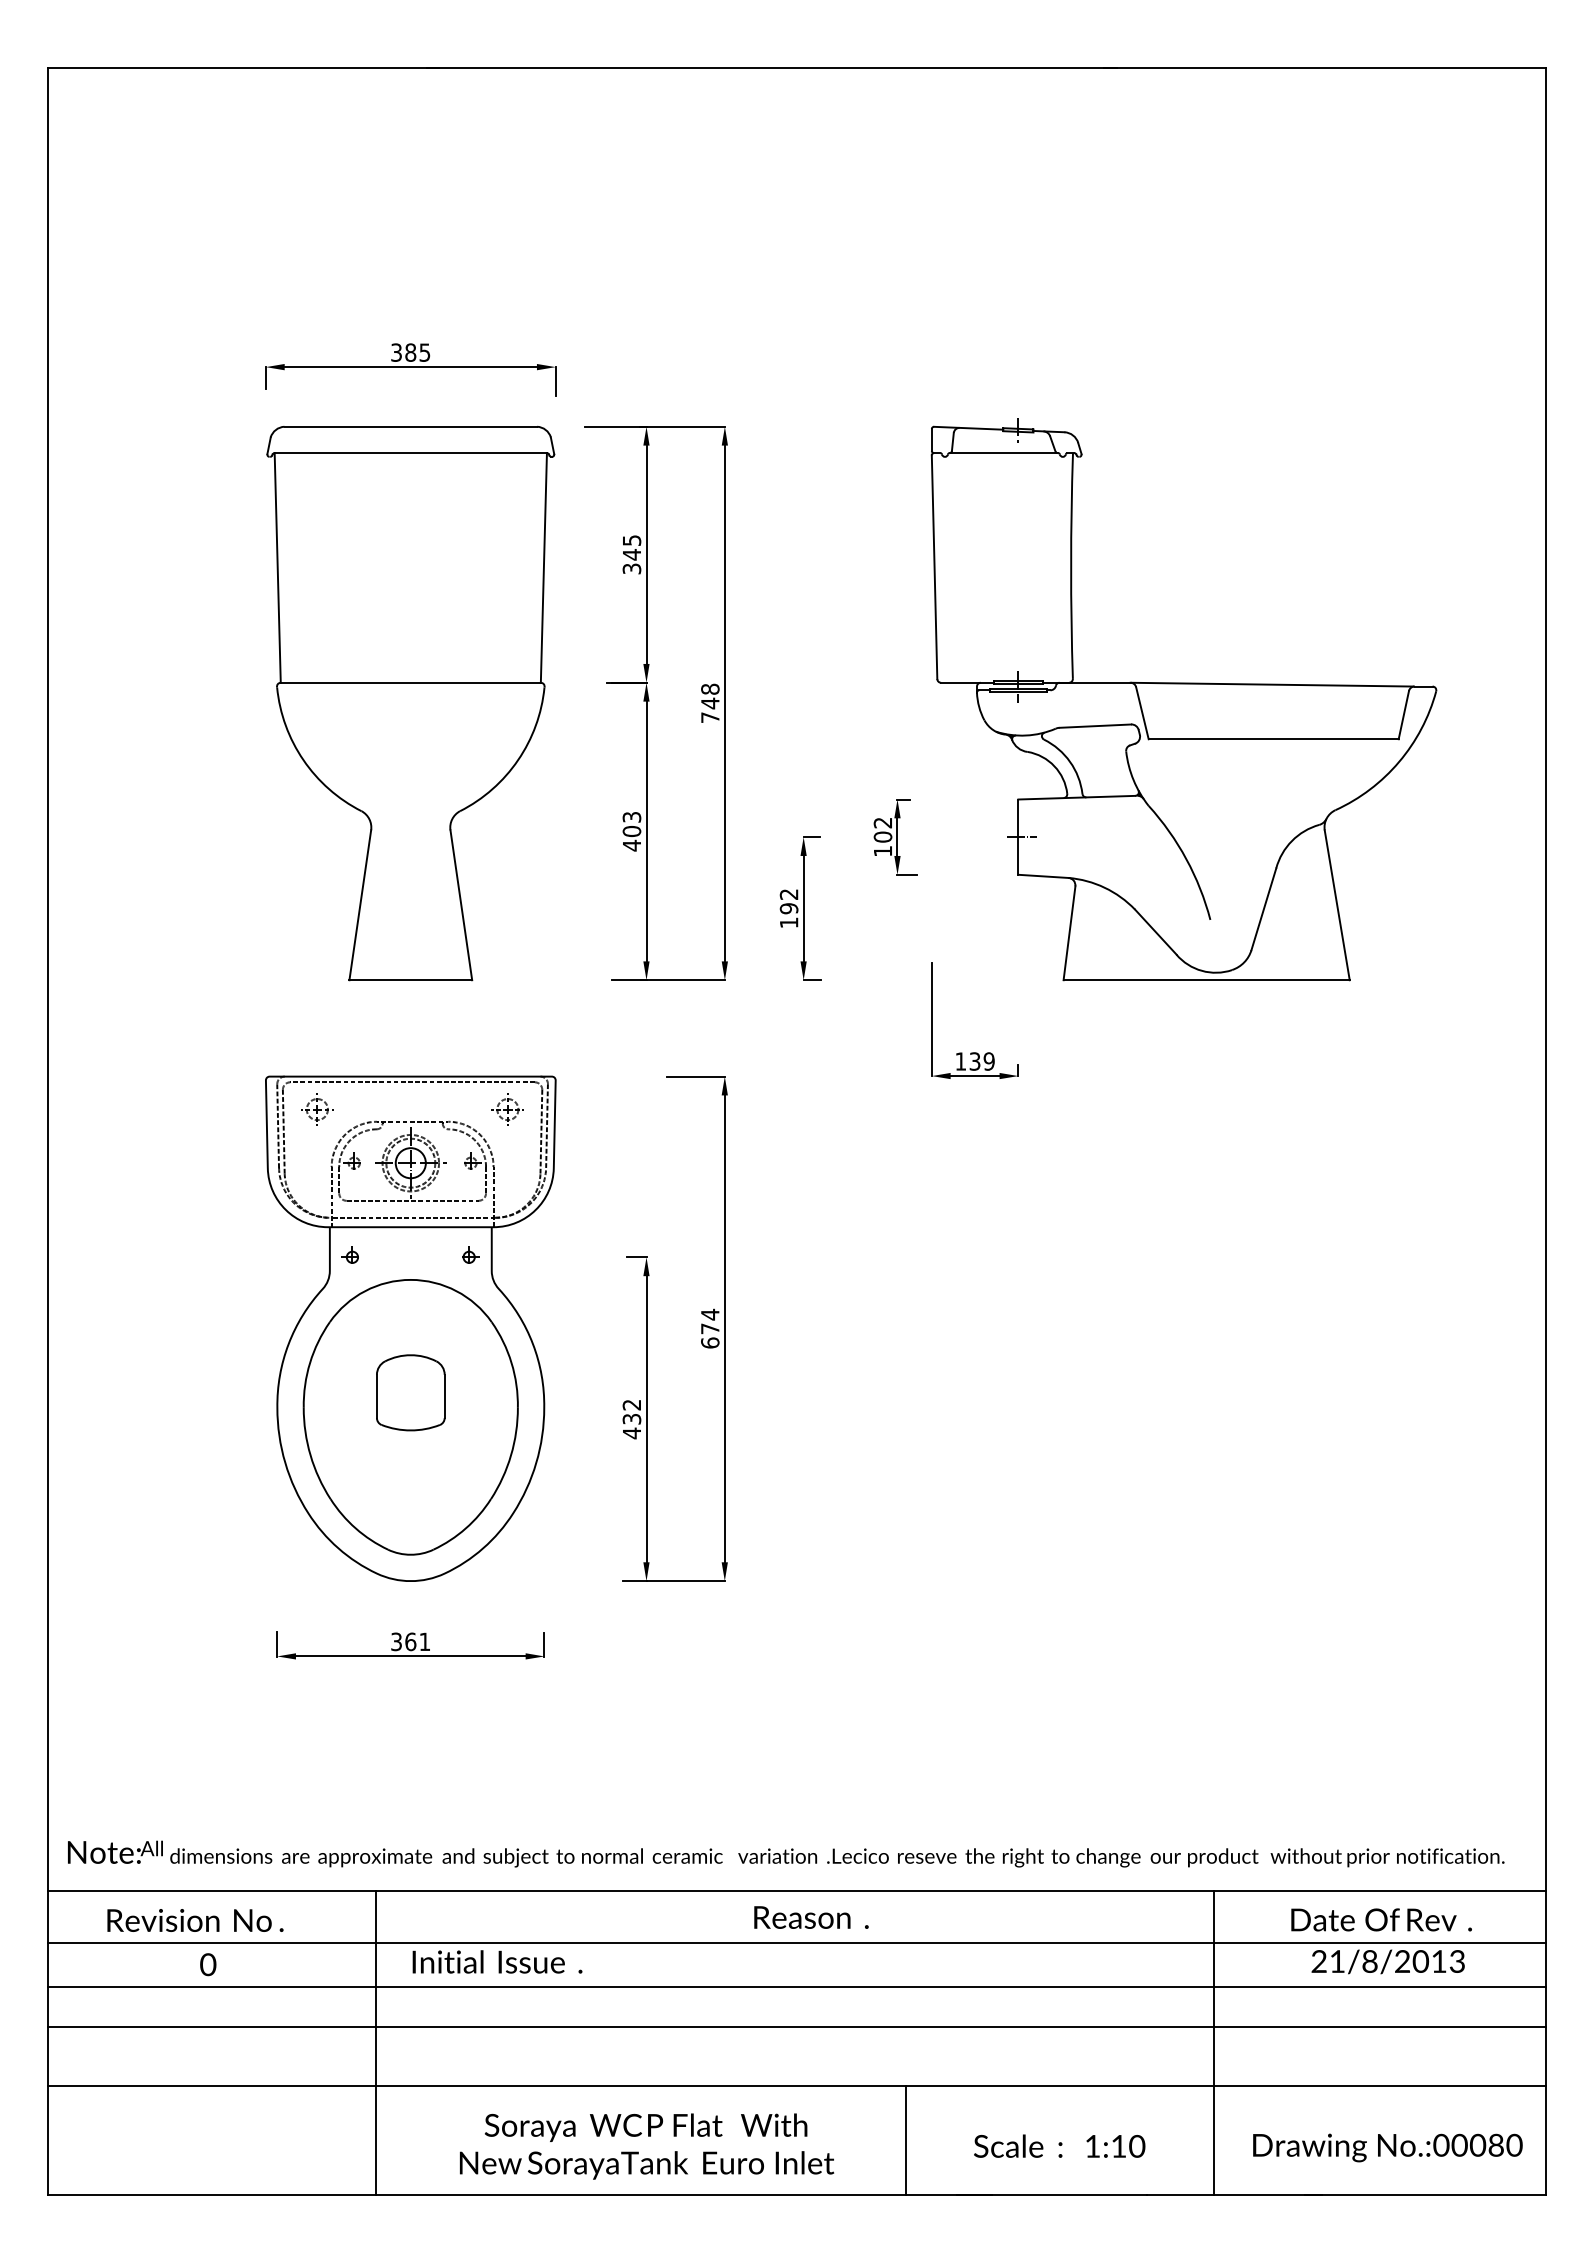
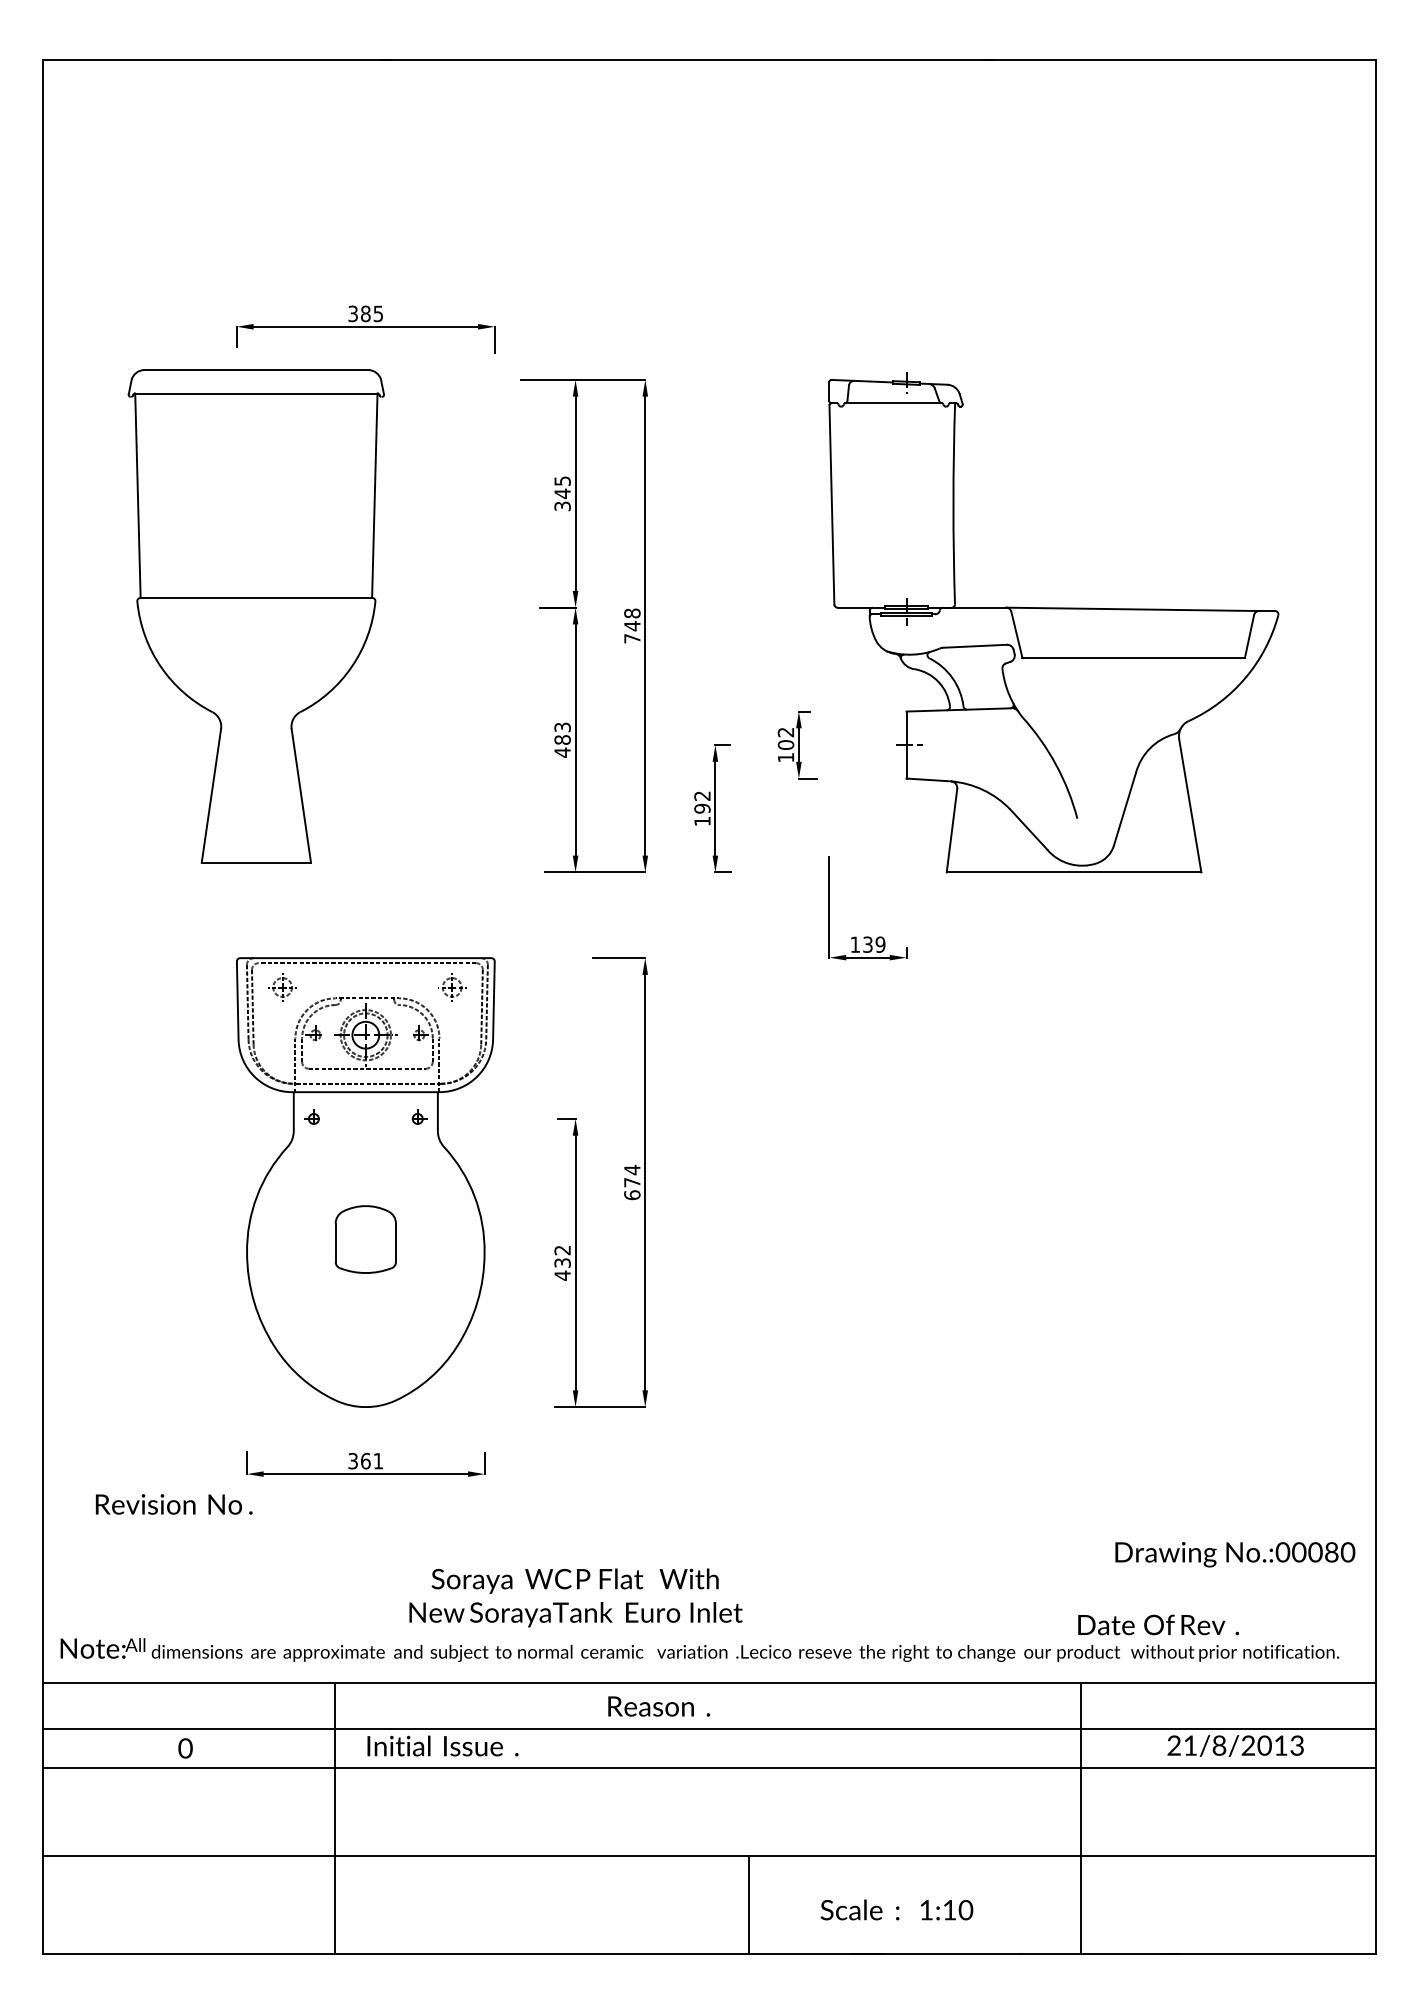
part: (410, 703) -> (256, 616), moved
text: (631, 831) -> (562, 740), 403 -> 483
part: (410, 1417) -> (365, 1261), removed
text: (811, 1917) -> (659, 1706), moved
text: (1381, 1919) -> (1158, 1624), moved
text: (195, 1920) -> (174, 1504), moved
line: (796, 2026) -> (709, 1803), removed
line: (905, 2140) -> (748, 1904), moved
text: (1059, 2145) -> (896, 1909), moved
text: (647, 2146) -> (576, 1597), moved
text: (1387, 2147) -> (1234, 1554), moved

